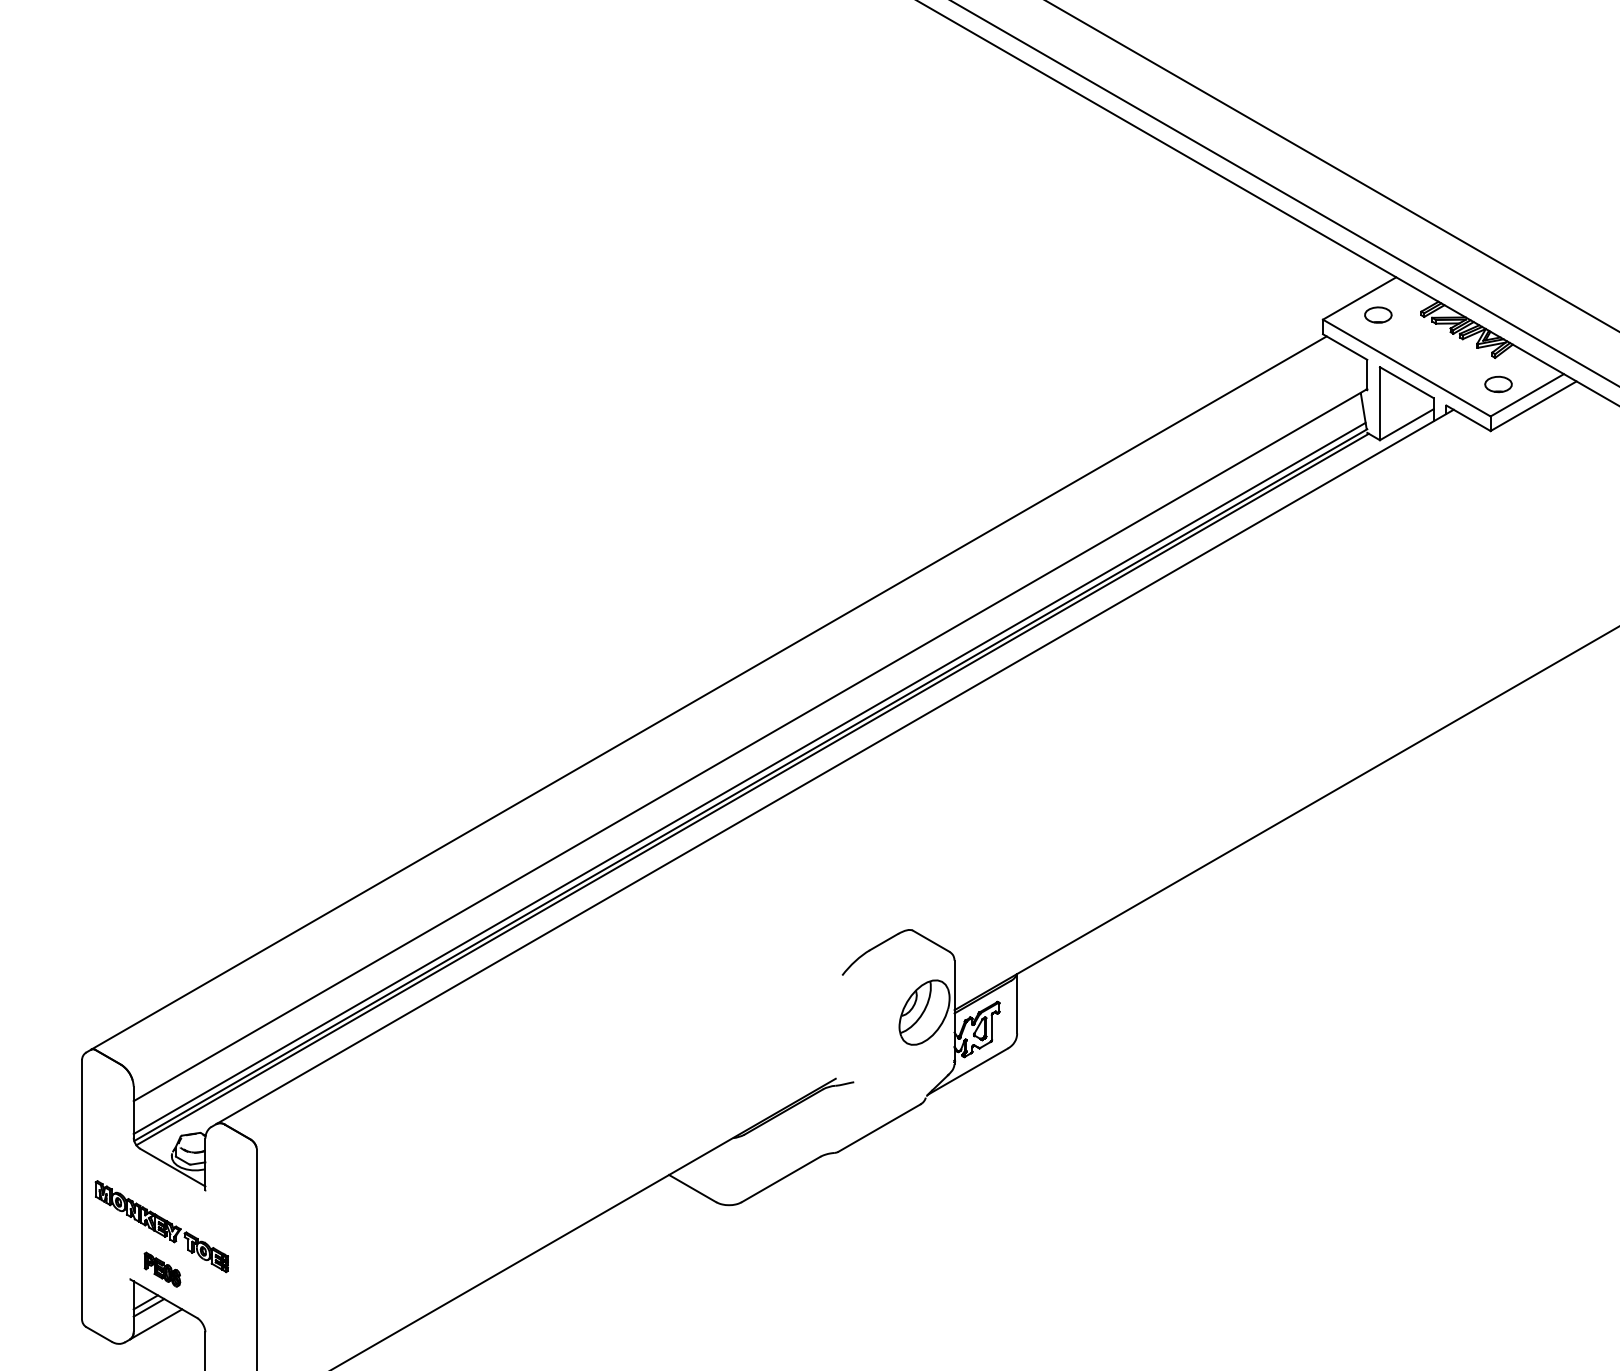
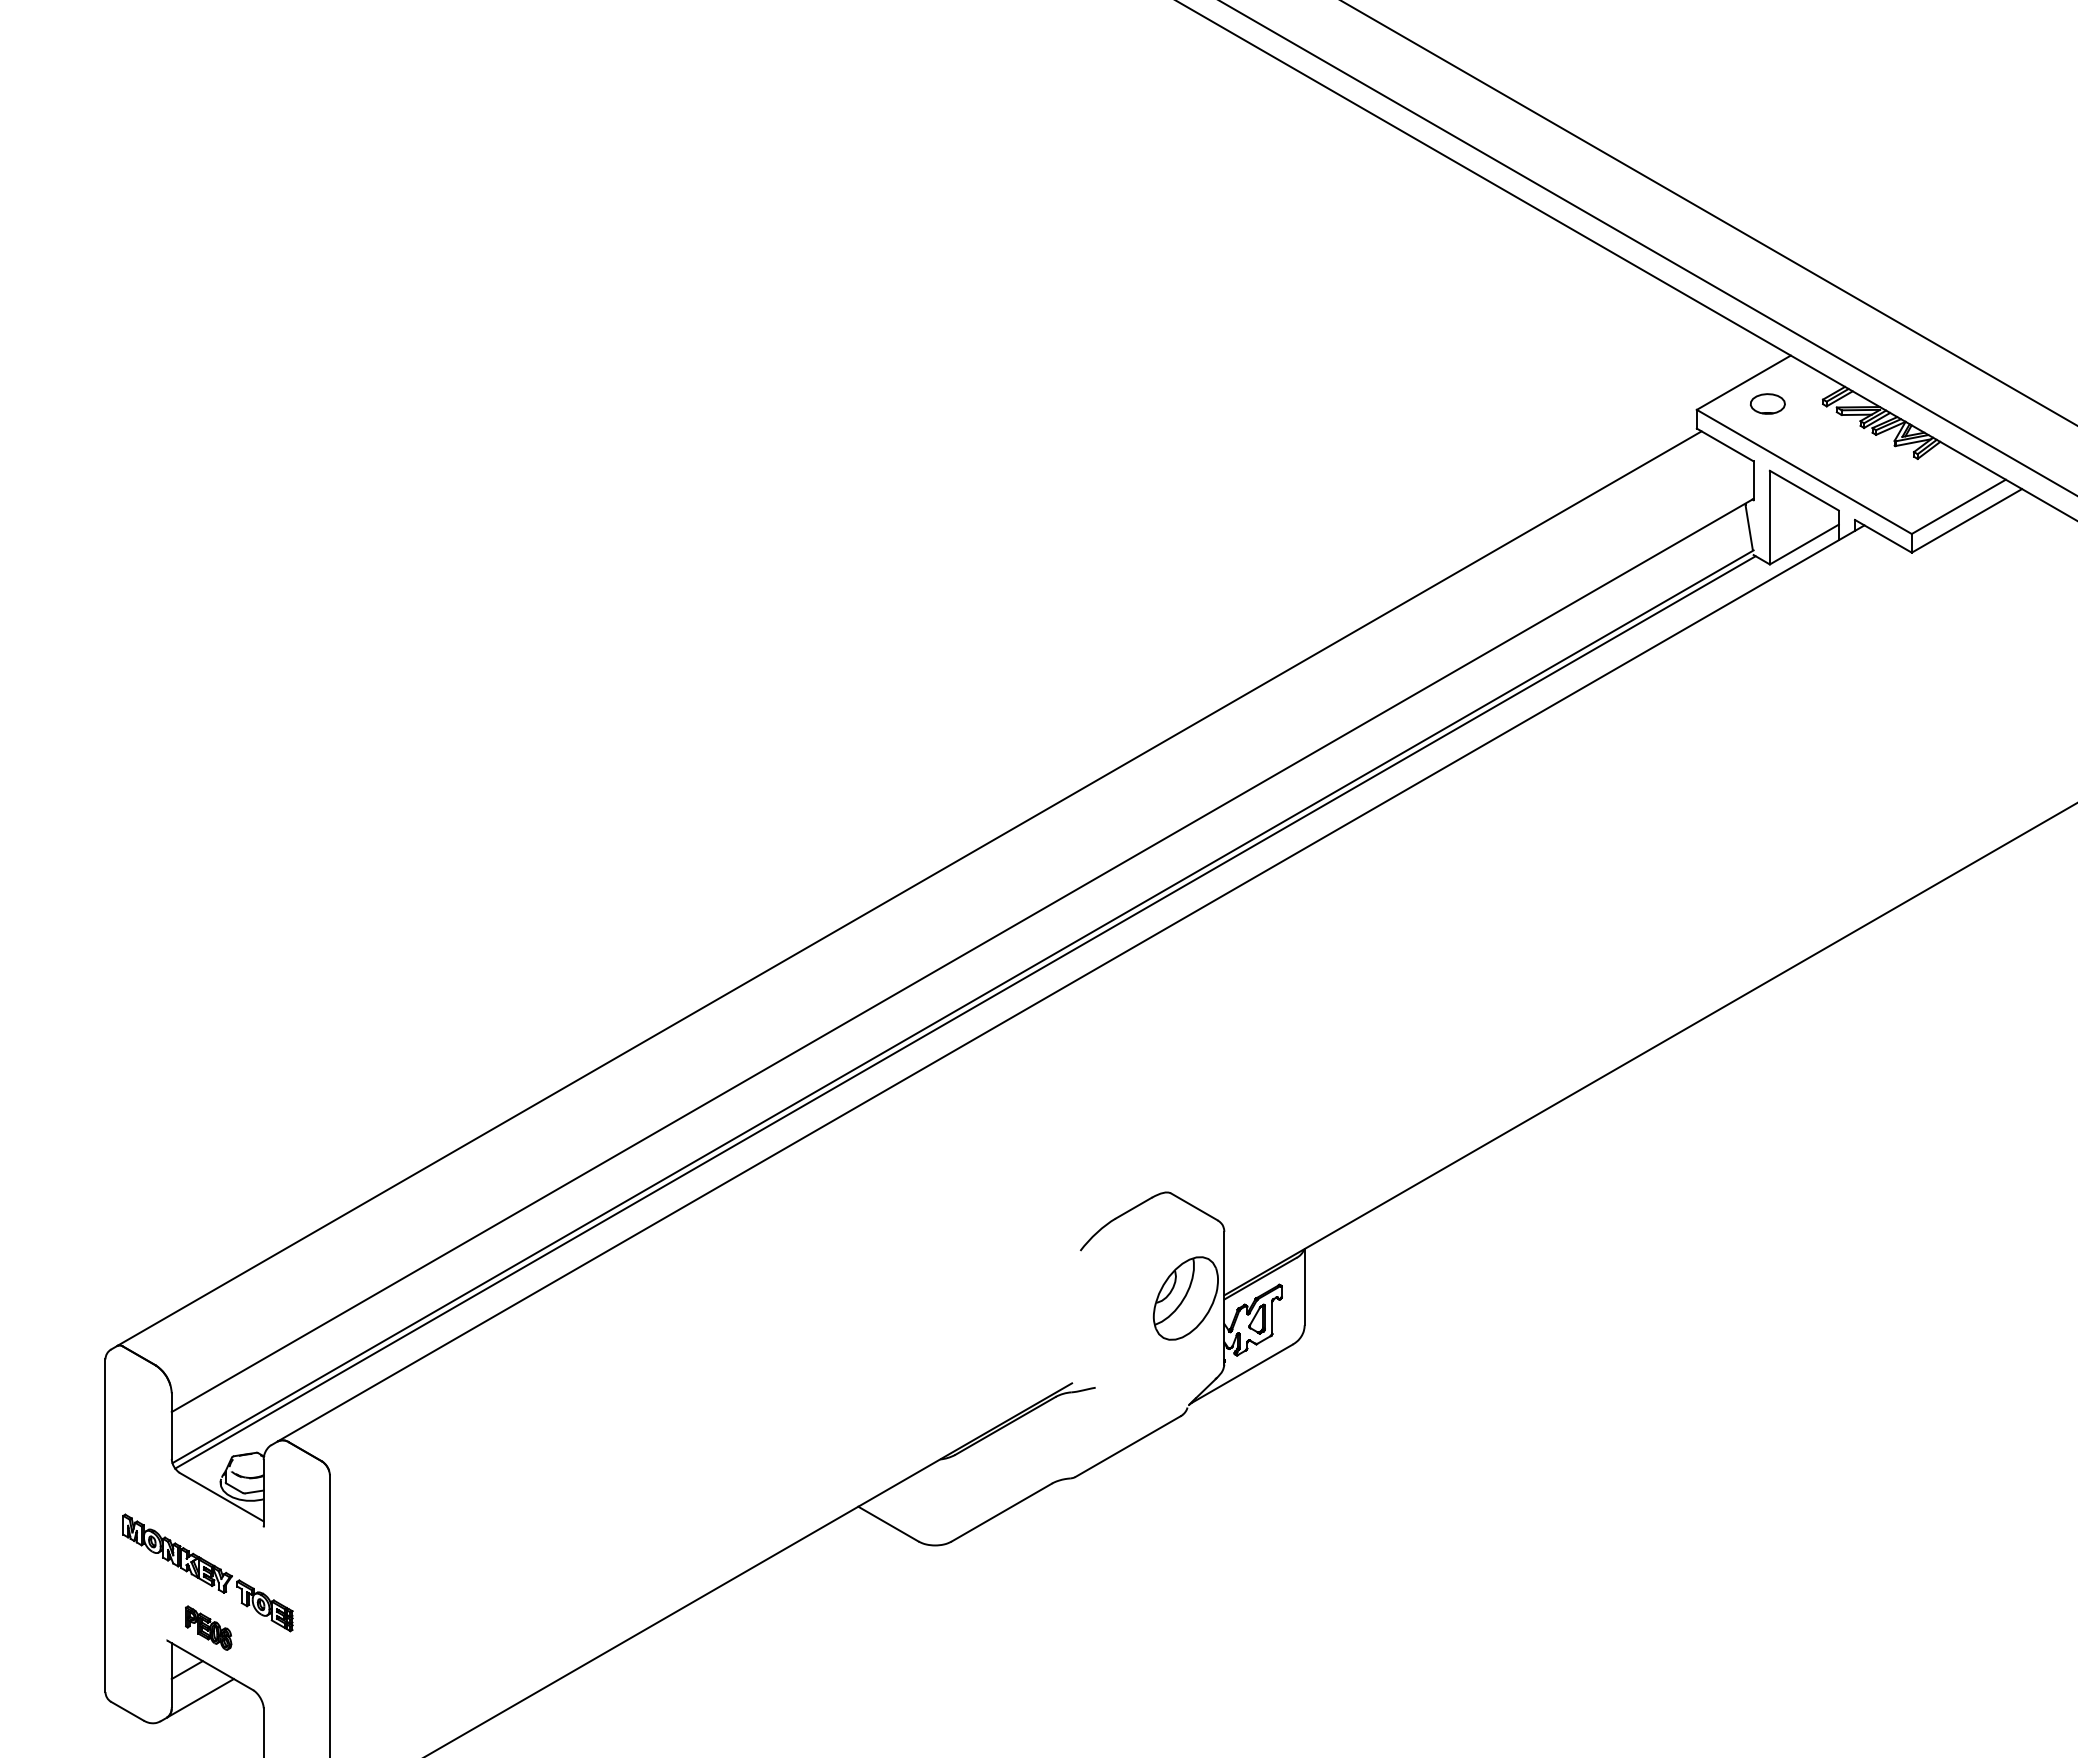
part: (1498, 384) -> (1921, 492), removed
line: (749, 778) -> (961, 998), removed
line: (148, 1307) -> (190, 1676), removed

